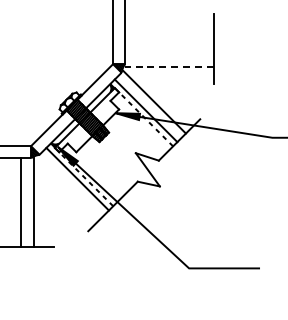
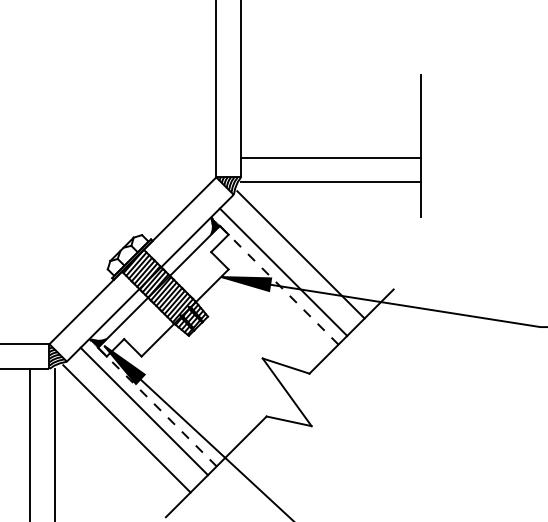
line: (169, 54) -> (331, 157), added
line: (168, 66) -> (329, 182), dashed -> solid
line: (68, 187) -> (125, 428), added

